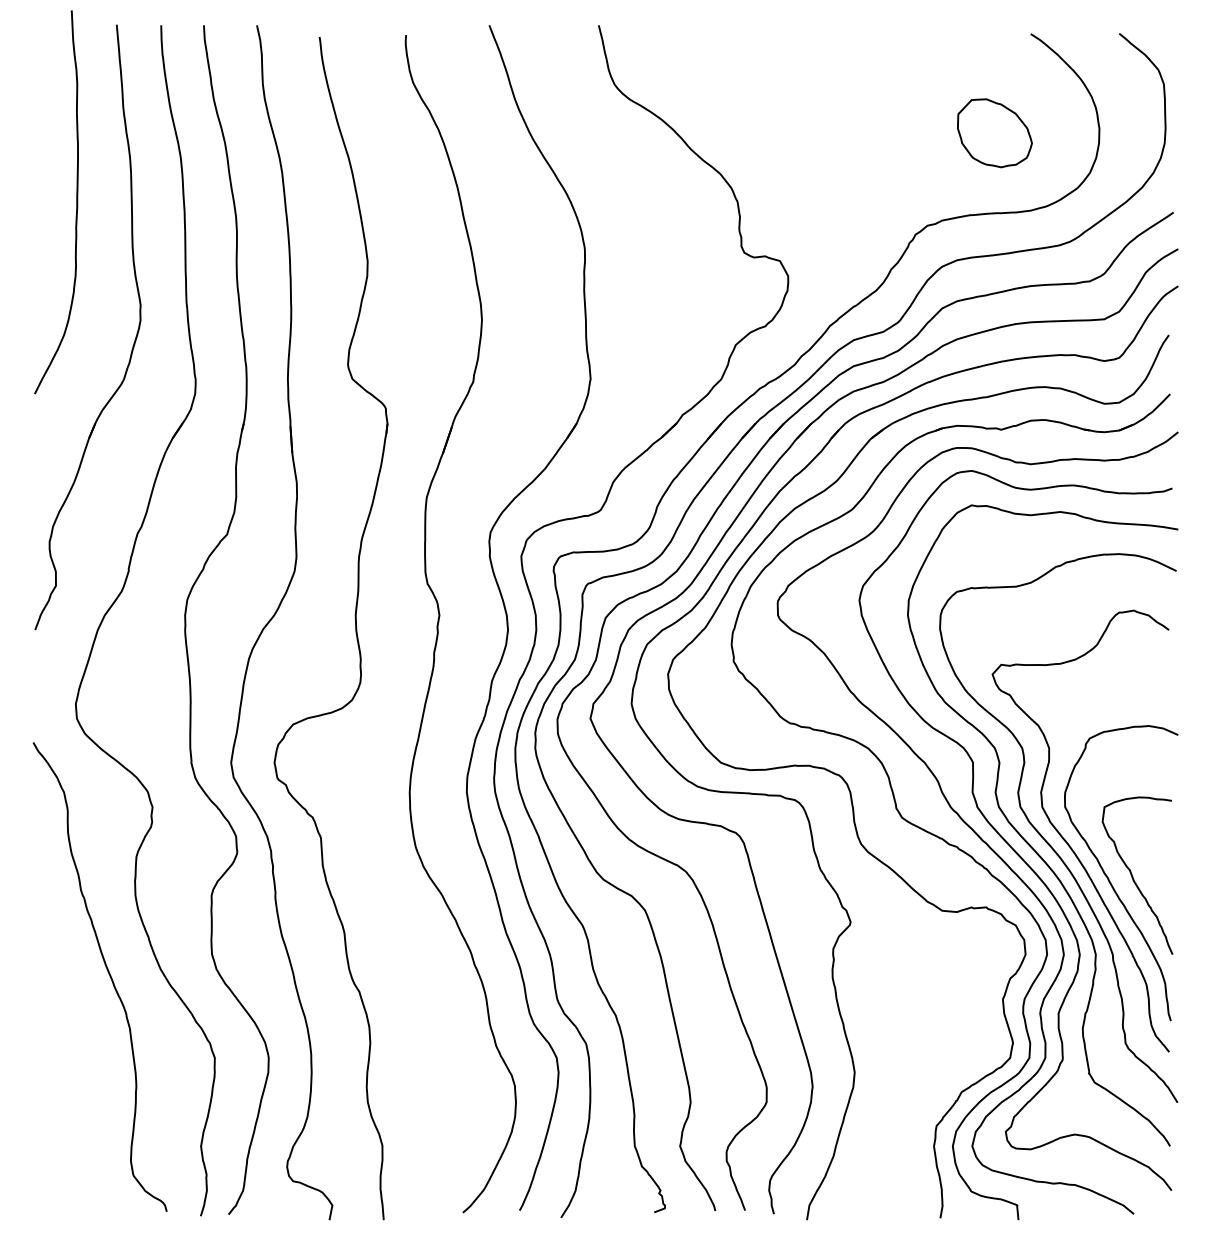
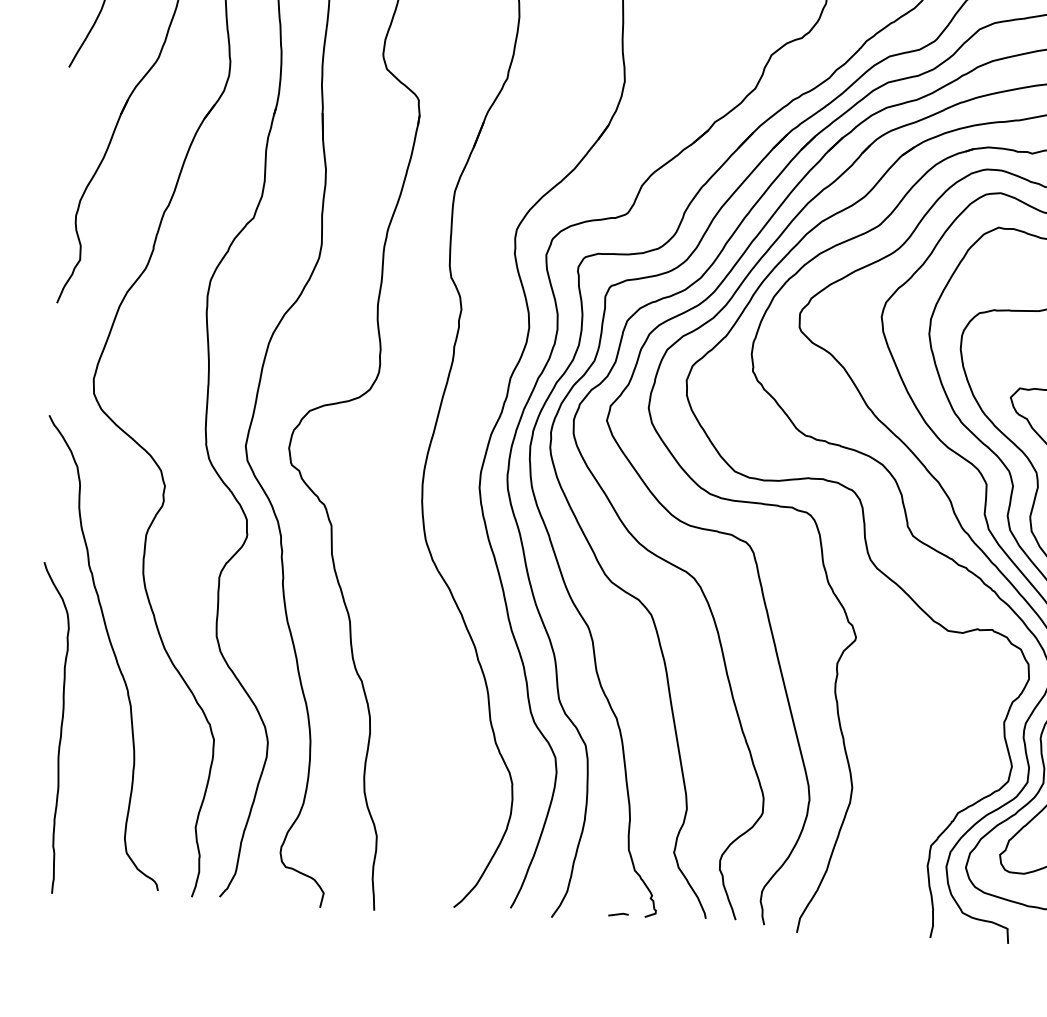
curve: (61, 1054) -> (61, 728), added
line: (627, 1211) -> (618, 914), added

